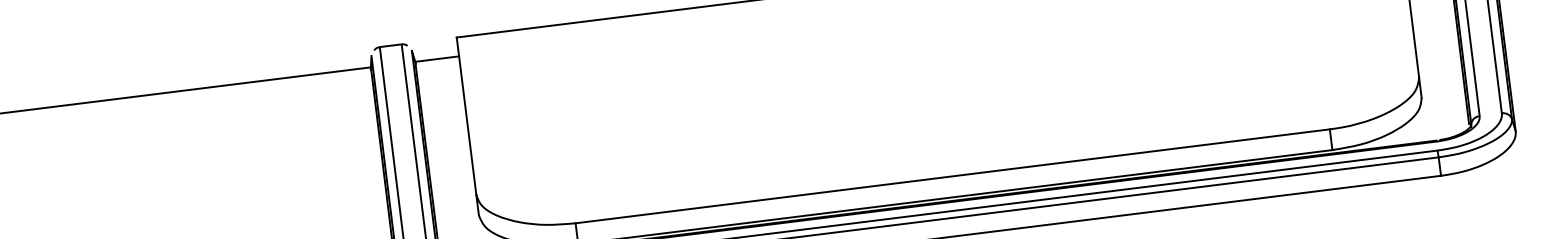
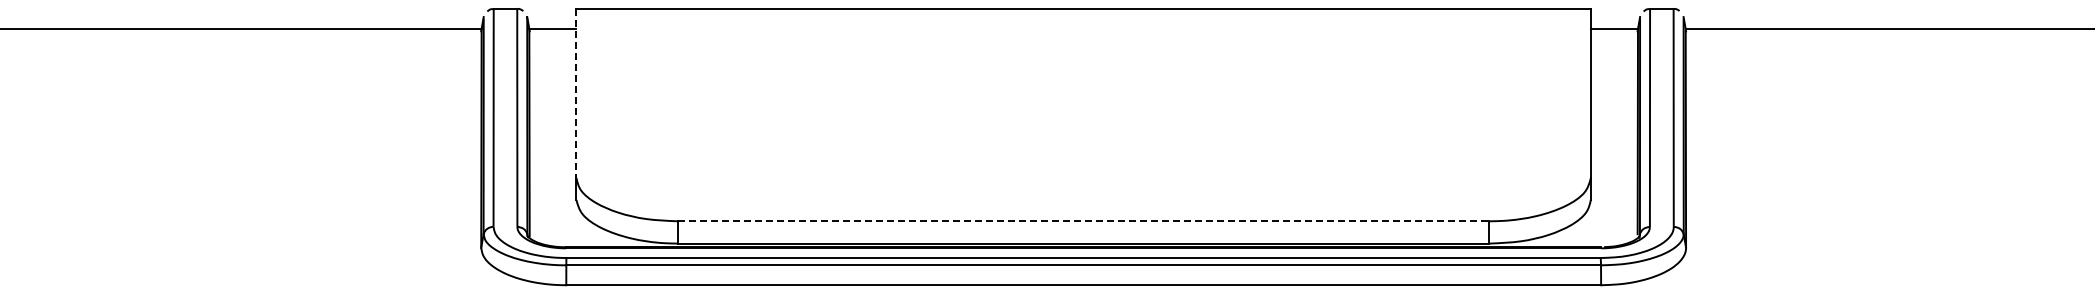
line: (466, 116) -> (576, 93), solid -> dashed
line: (952, 176) -> (1083, 221), solid -> dashed

